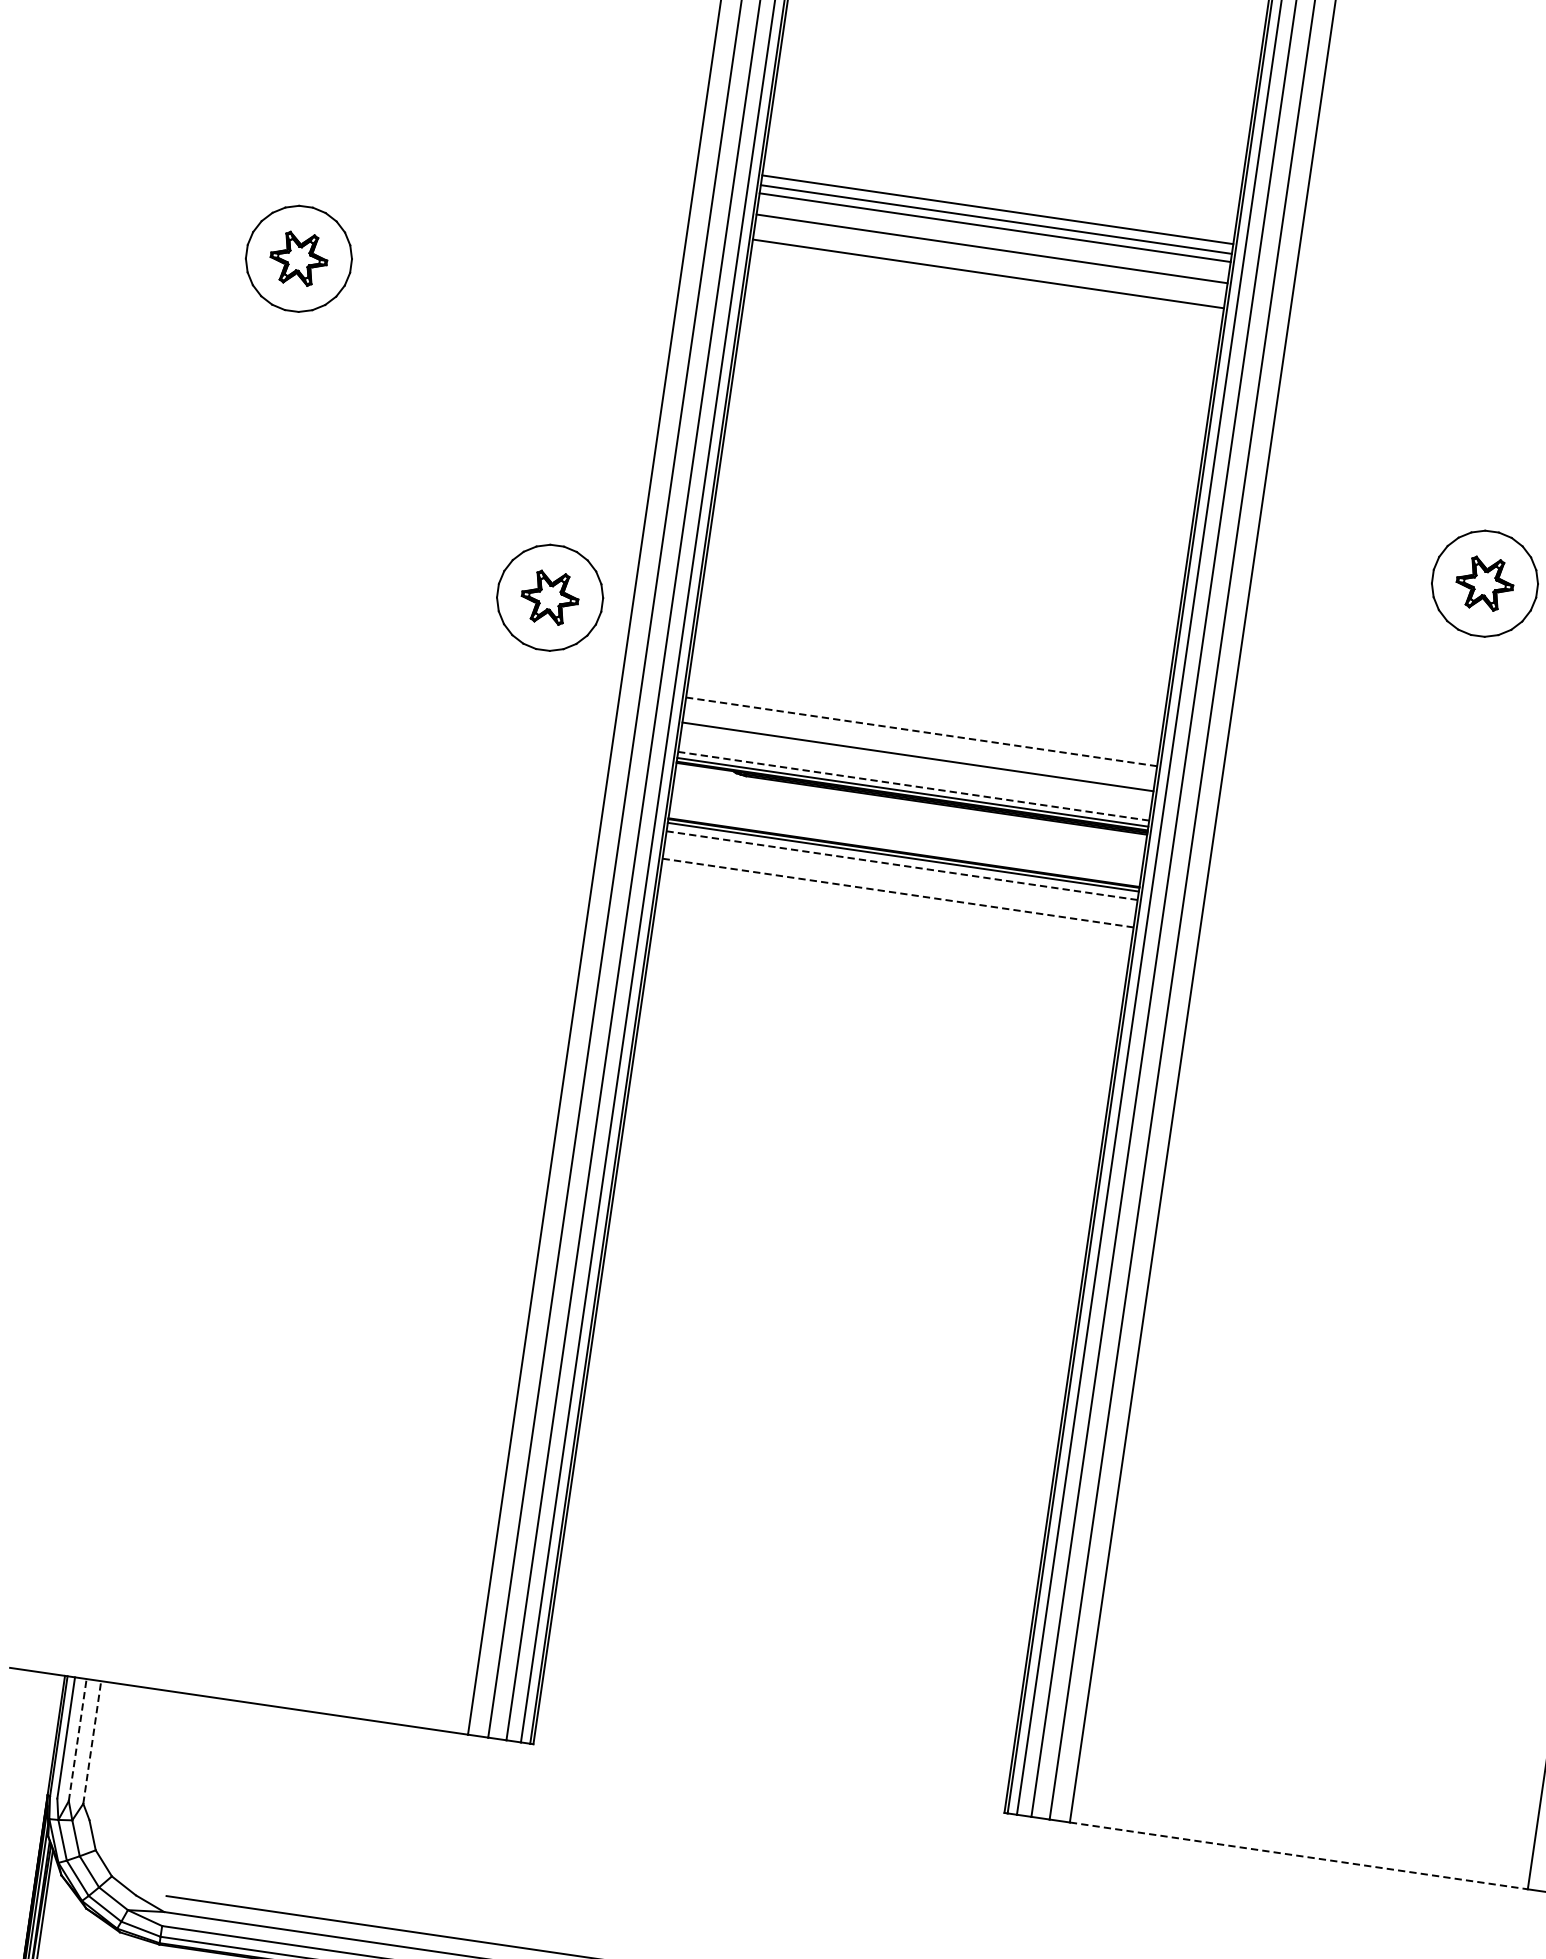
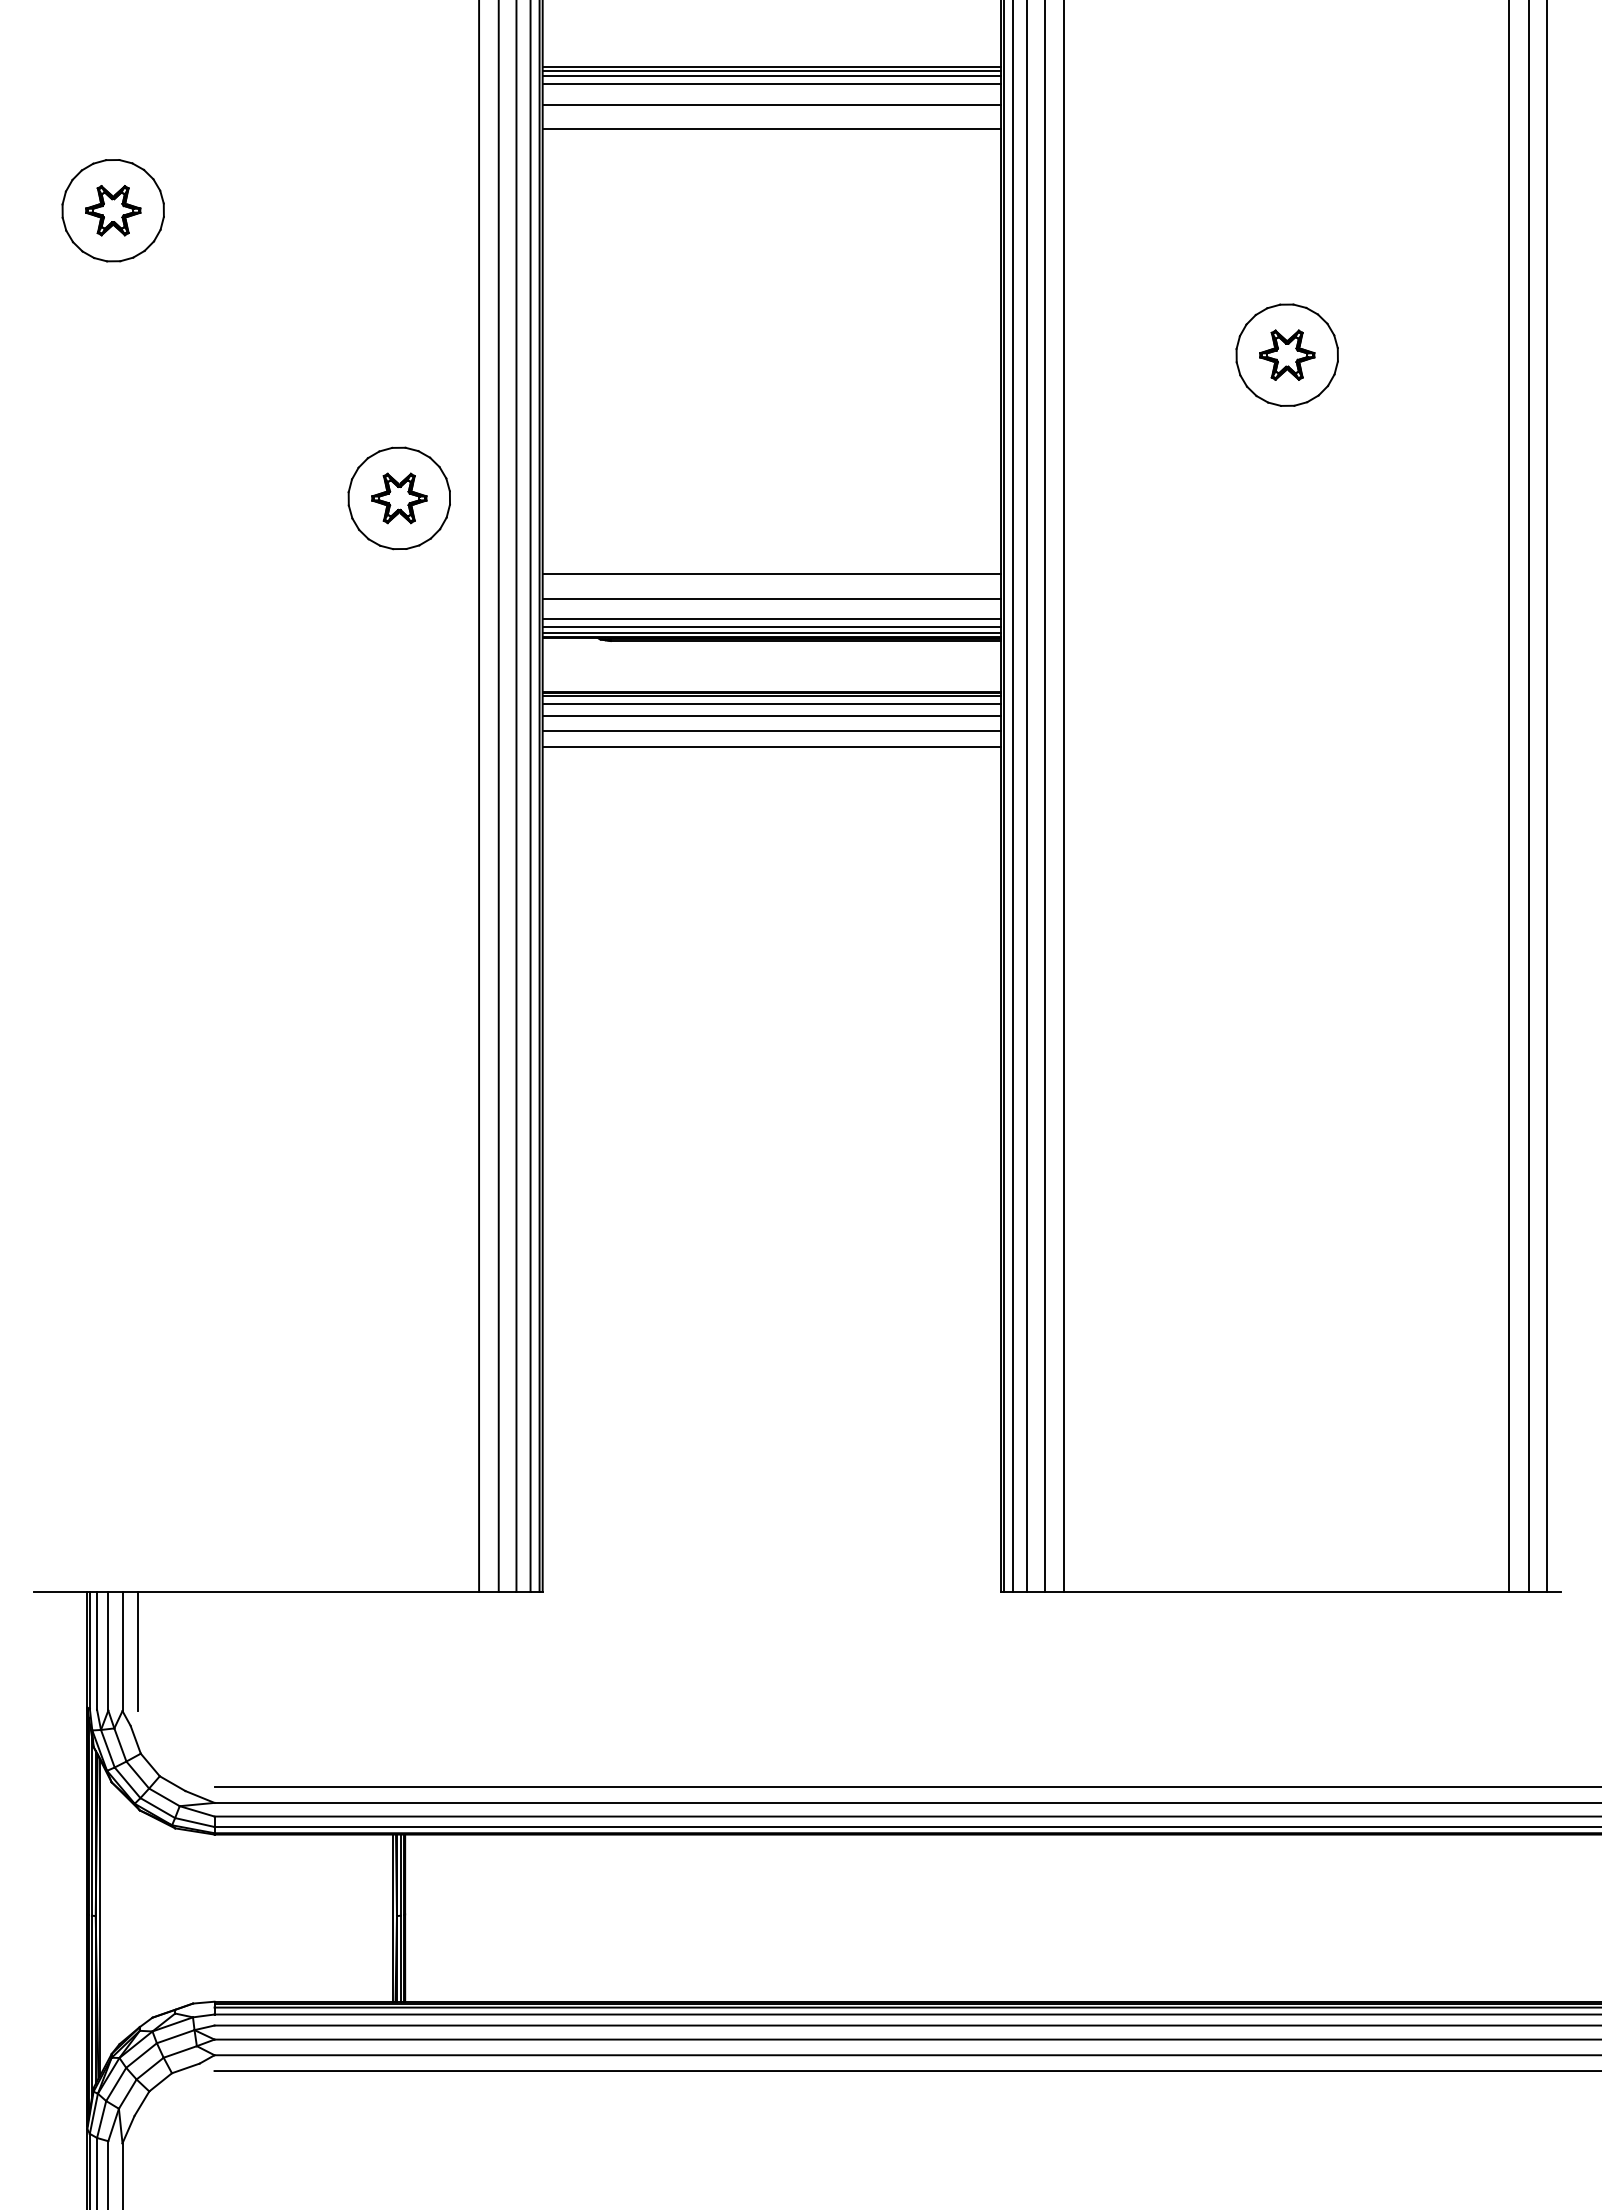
line: (997, 213) -> (771, 70), added
line: (921, 731) -> (771, 574), dashed -> solid
line: (914, 778) -> (771, 619), added
line: (913, 786) -> (771, 627), dashed -> solid
line: (902, 865) -> (771, 704), dashed -> solid
line: (900, 877) -> (771, 716), added
line: (897, 893) -> (771, 731), dashed -> solid
line: (895, 909) -> (771, 747), added
line: (77, 1739) -> (108, 1650), dashed -> solid
line: (92, 1742) -> (122, 1651), dashed -> solid
line: (108, 1744) -> (138, 1651), added
line: (1298, 1855) -> (1286, 1591), dashed -> solid

